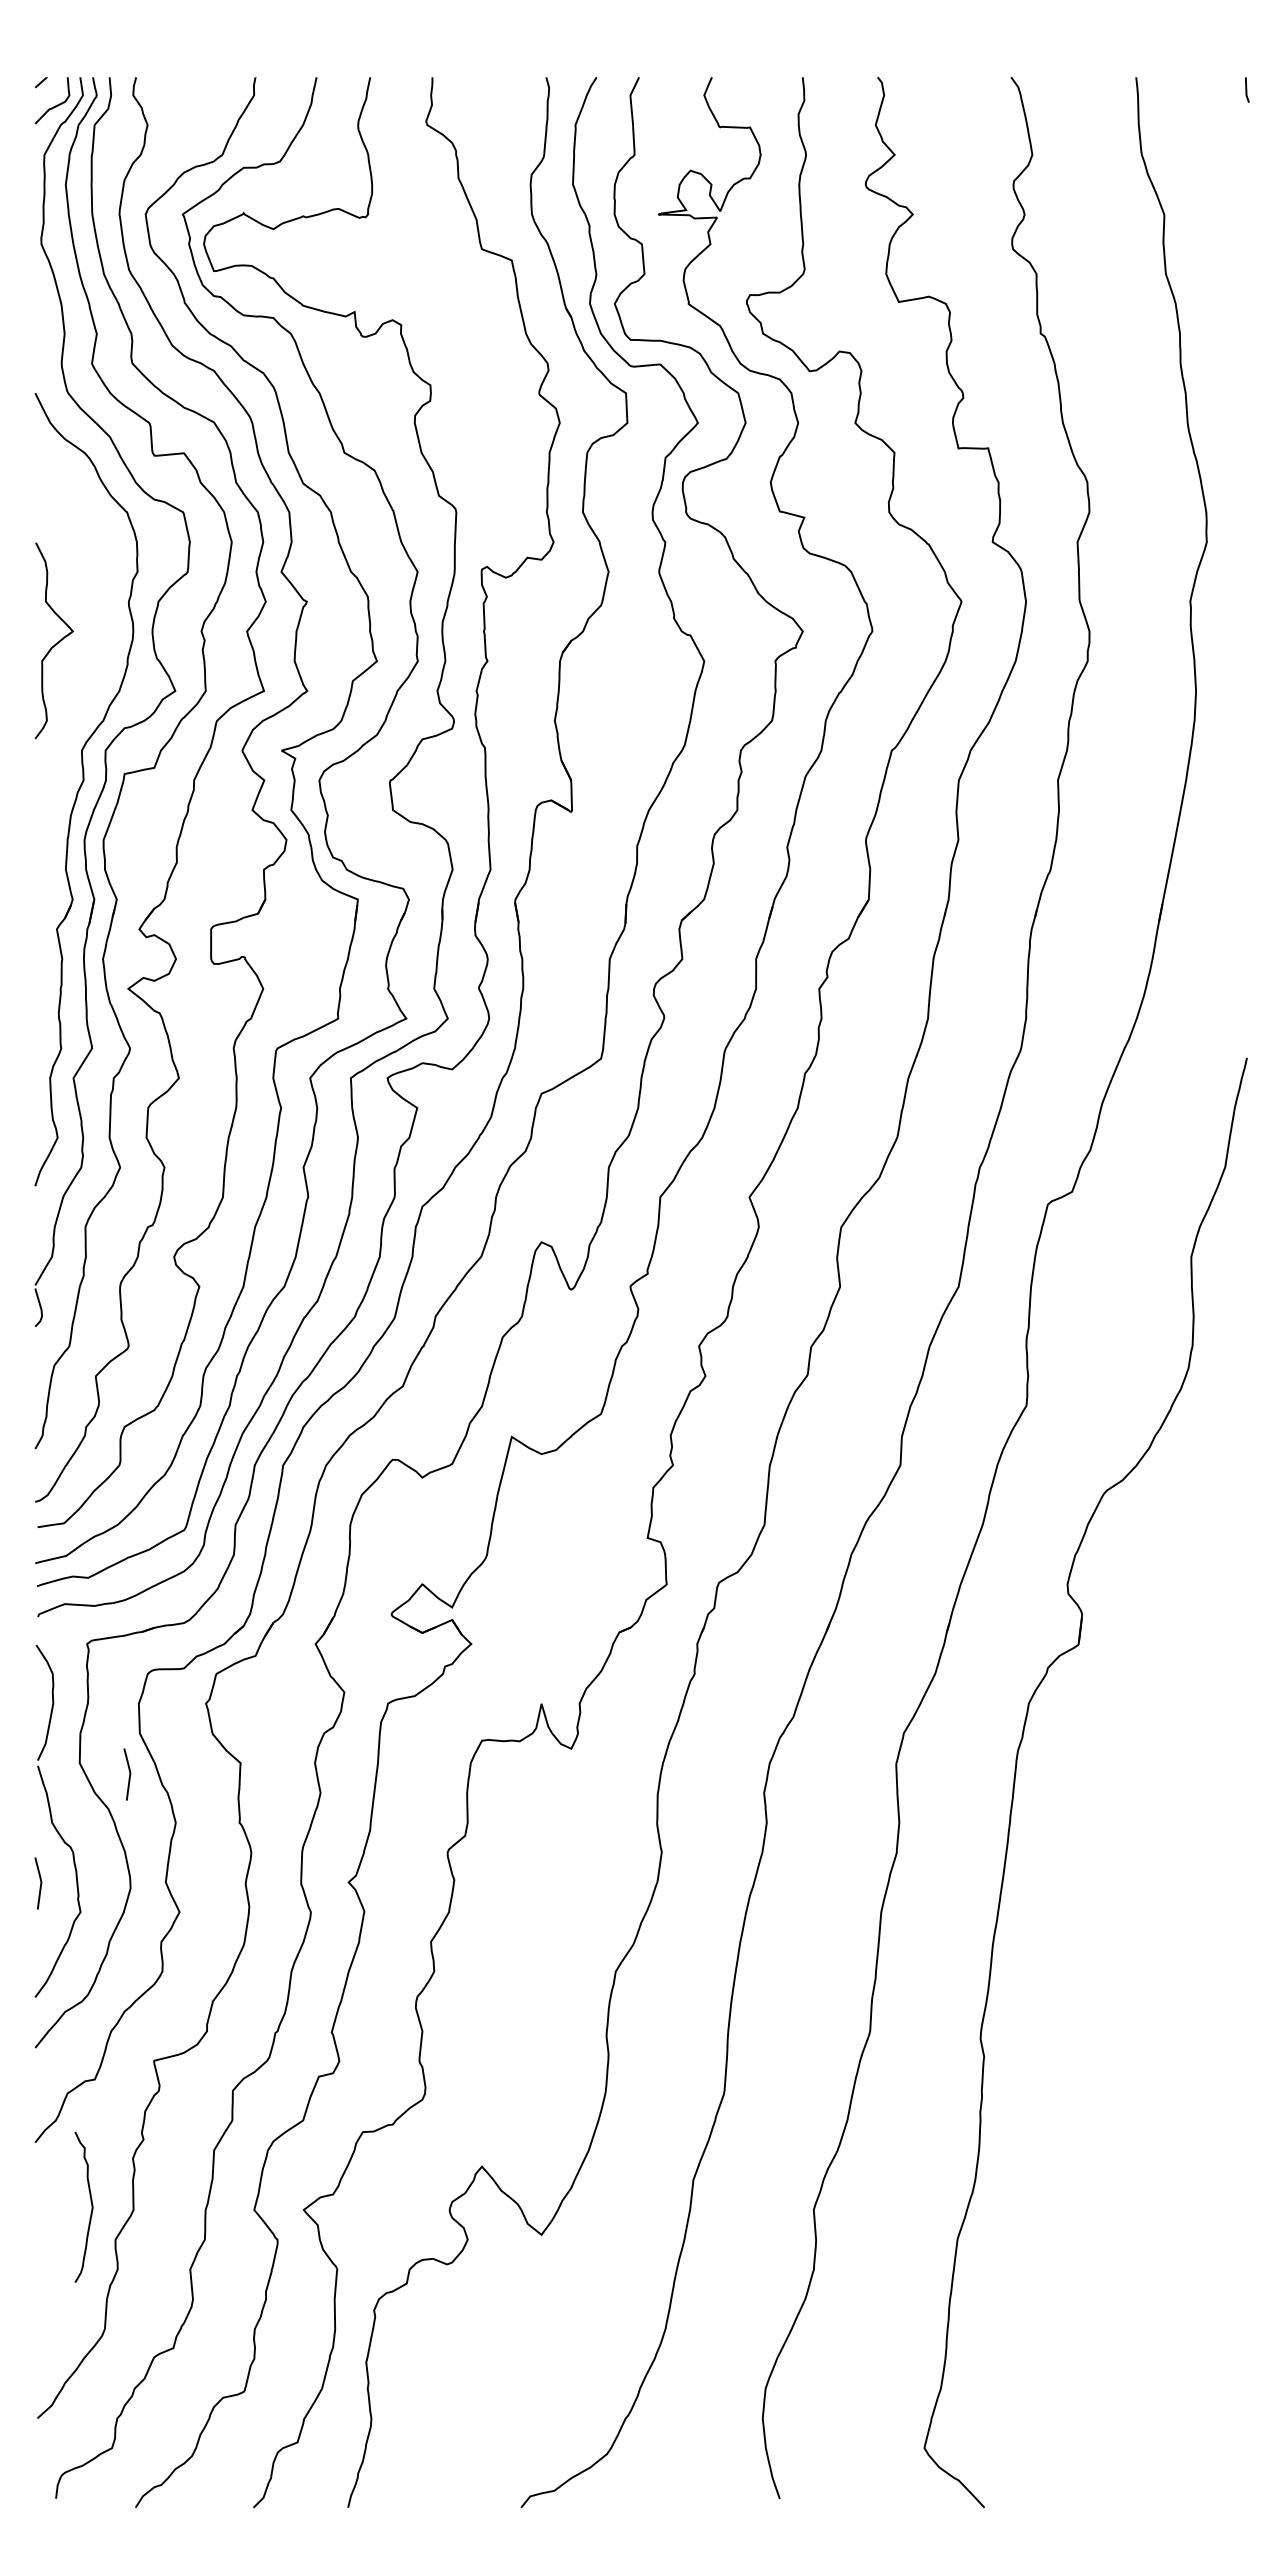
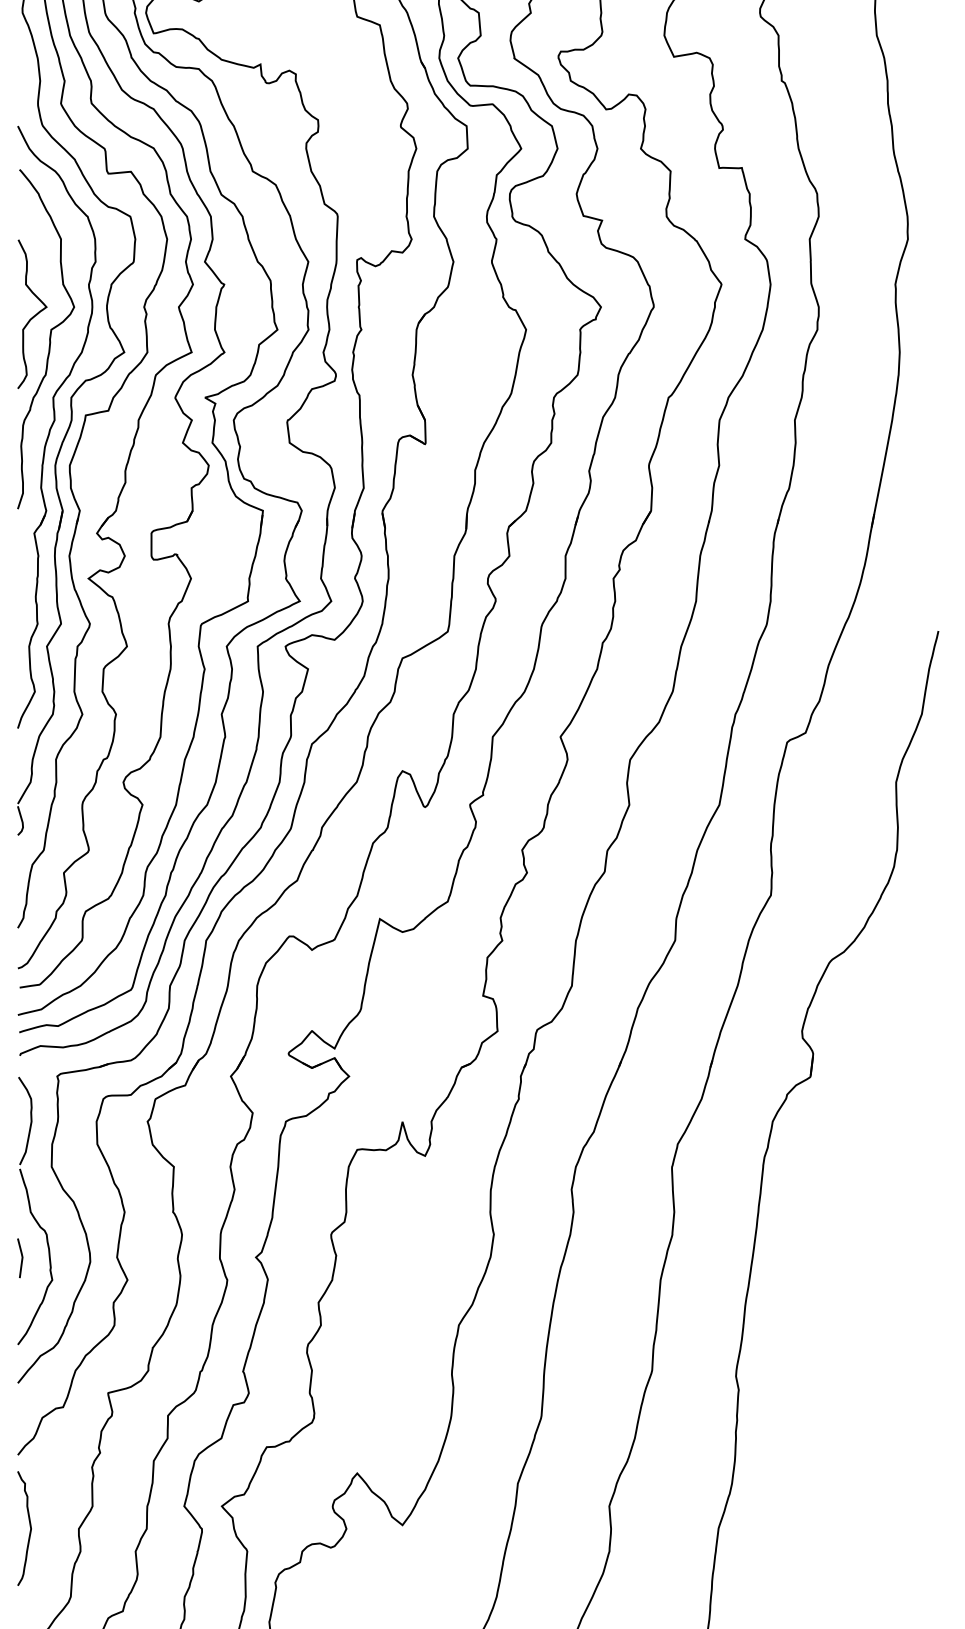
curve: (76, 673) -> (49, 339), added
line: (129, 1774) -> (89, 1175), removed
curve: (91, 2207) -> (30, 1528), moved

